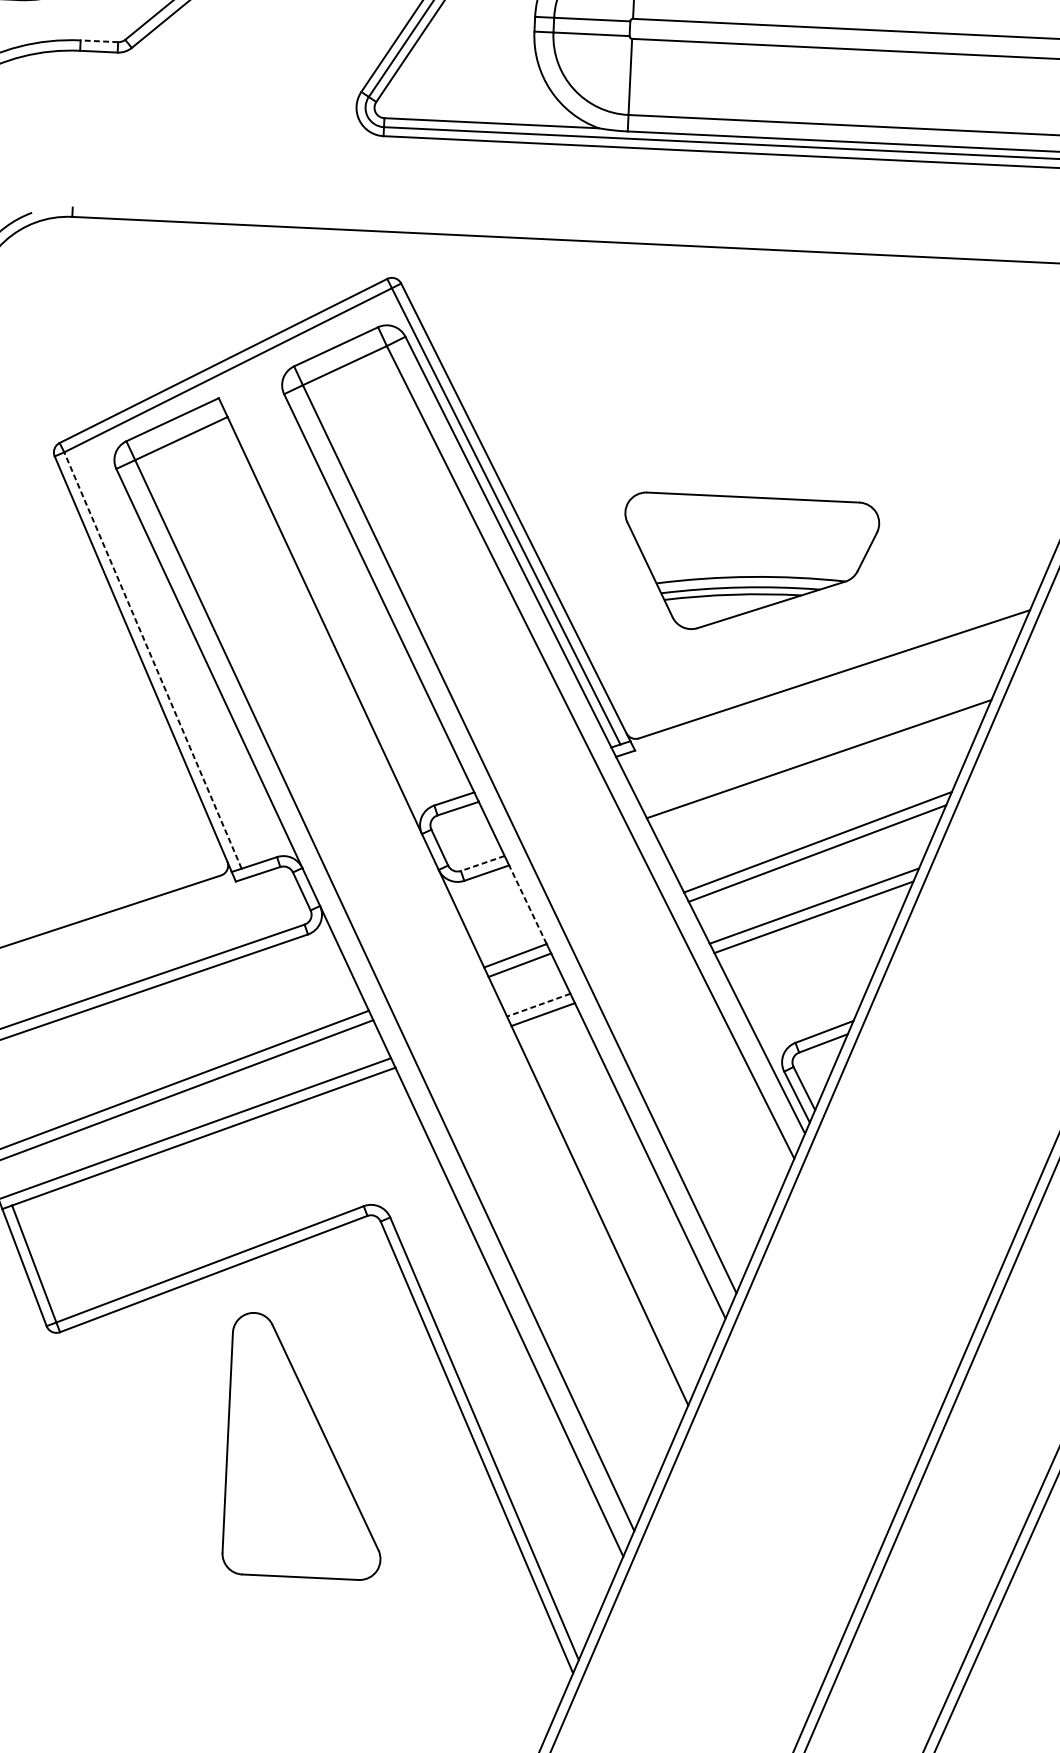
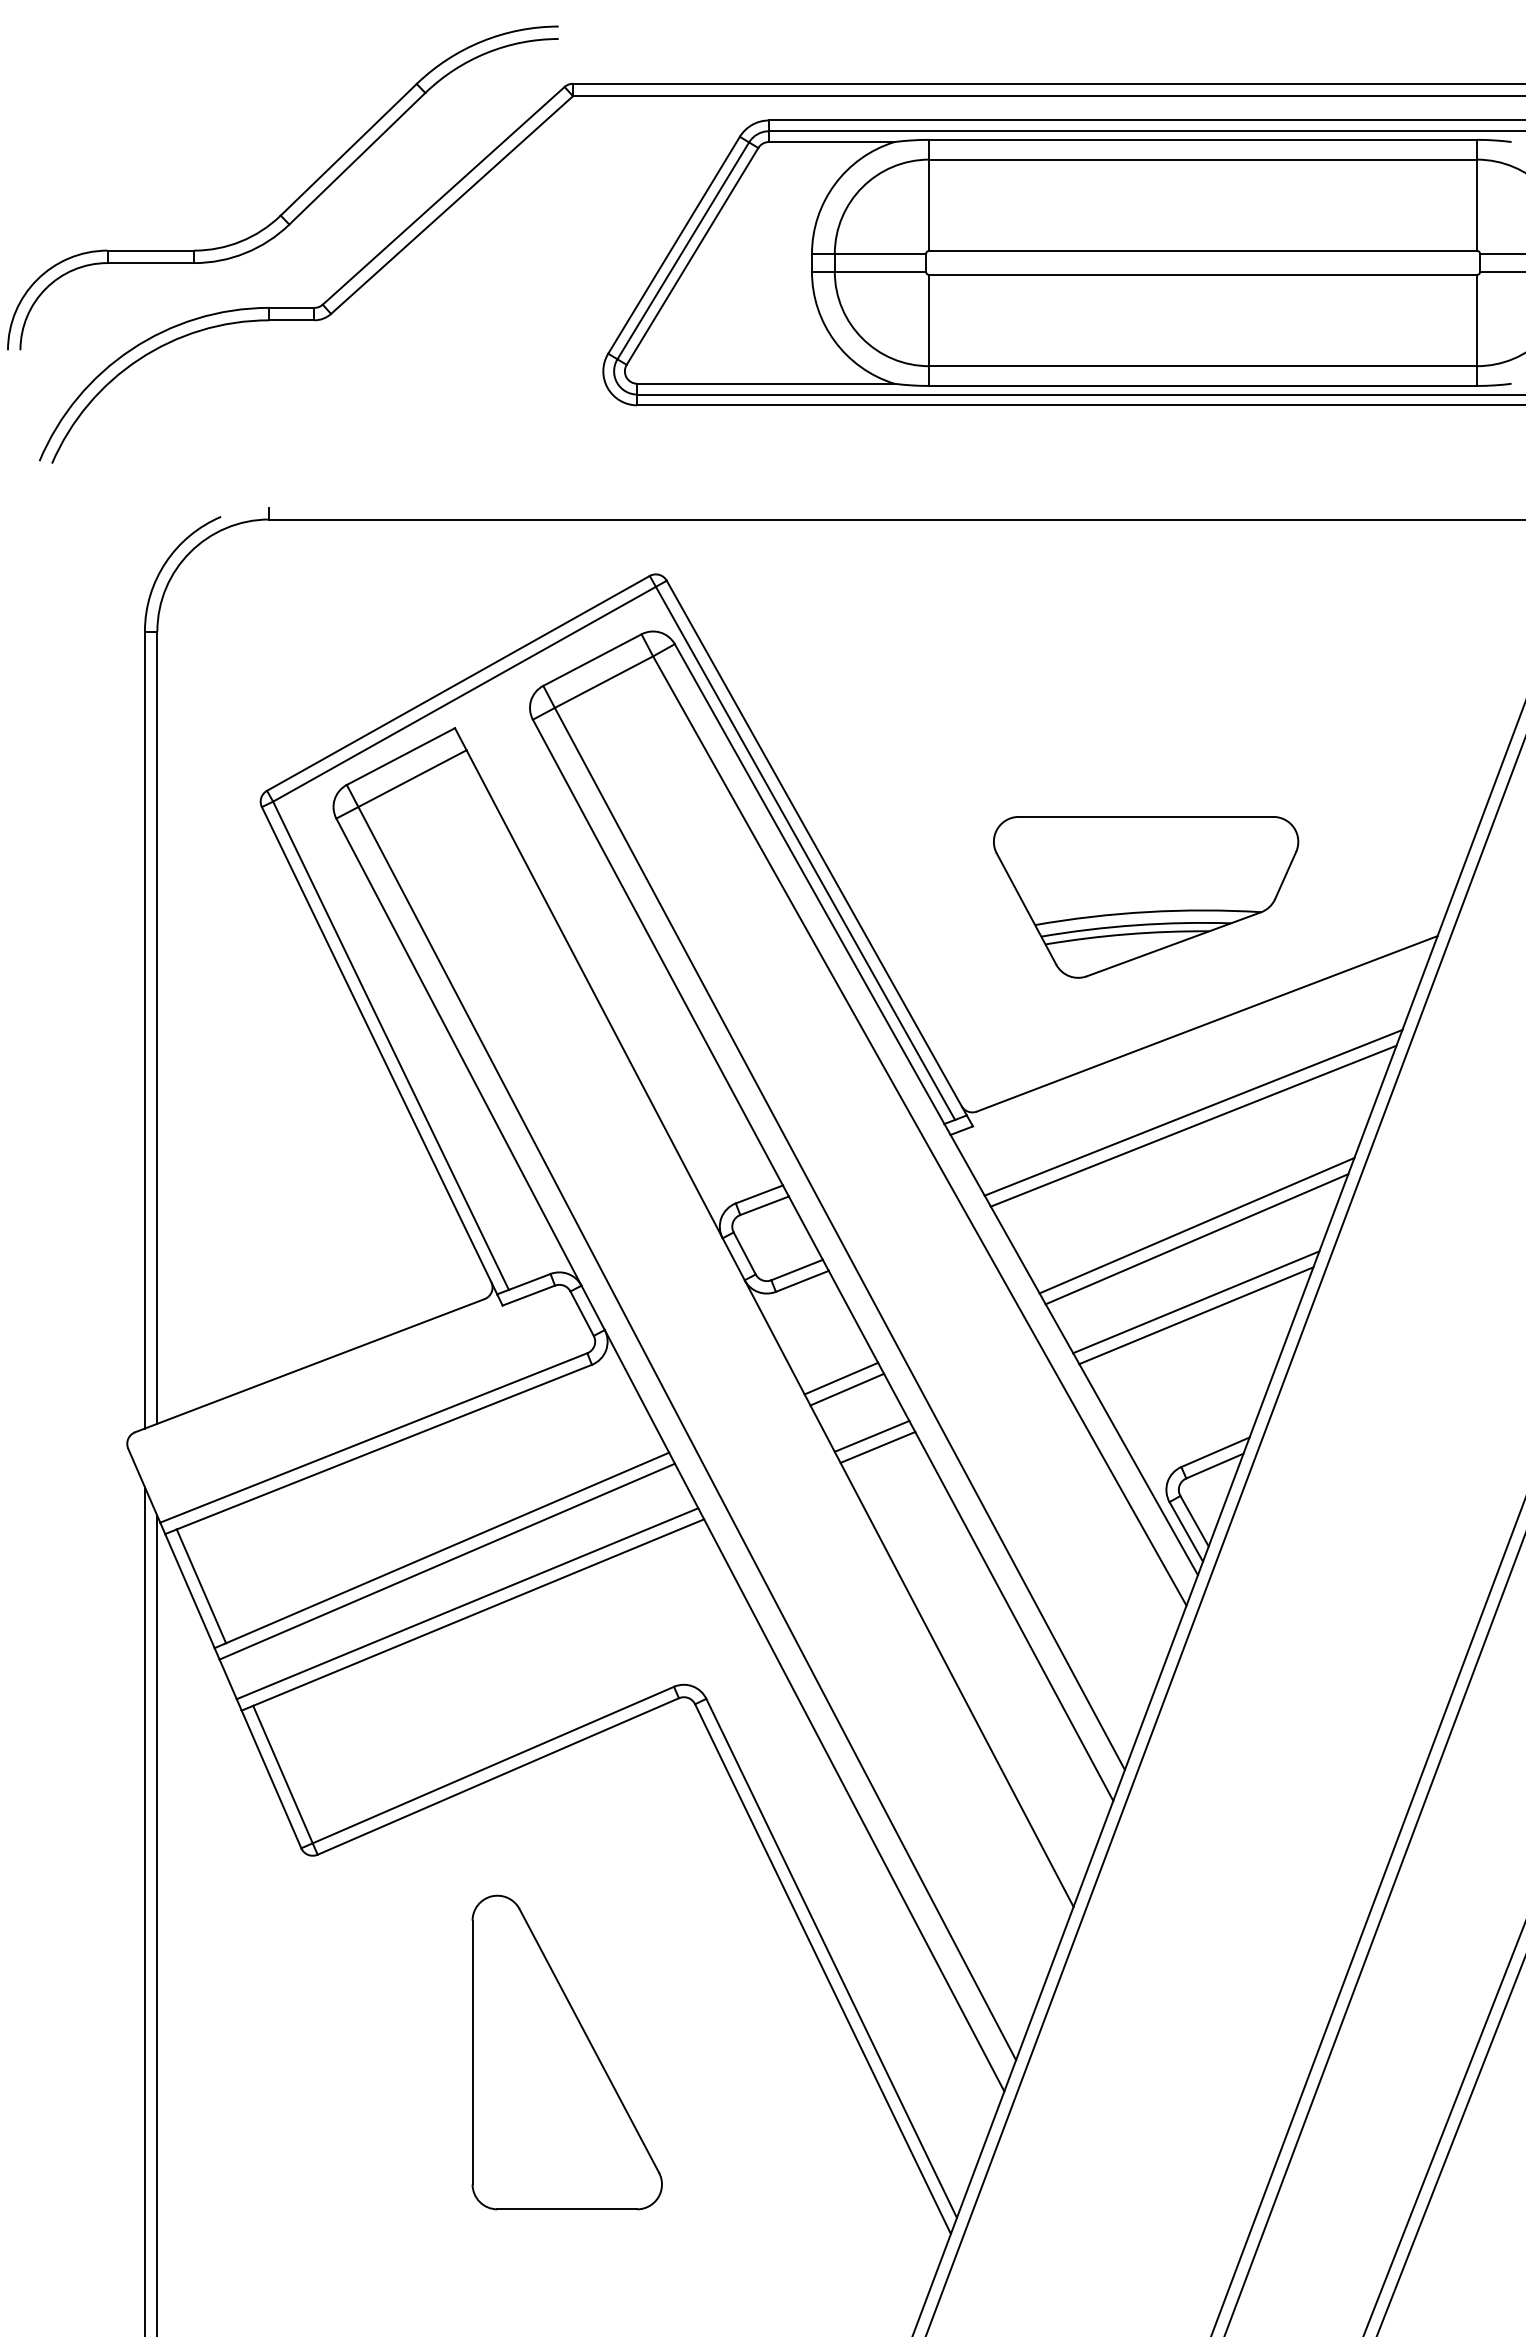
line: (99, 40) -> (291, 307), dashed -> solid
part: (750, 564) -> (1146, 897), moved
line: (152, 660) -> (390, 1045), dashed -> solid
line: (819, 747) -> (1193, 1112), added
line: (483, 863) -> (797, 1270), dashed -> solid
line: (528, 904) -> (853, 1316), dashed -> solid
line: (538, 1005) -> (871, 1436), dashed -> solid
part: (306, 1446) -> (566, 2052), moved

